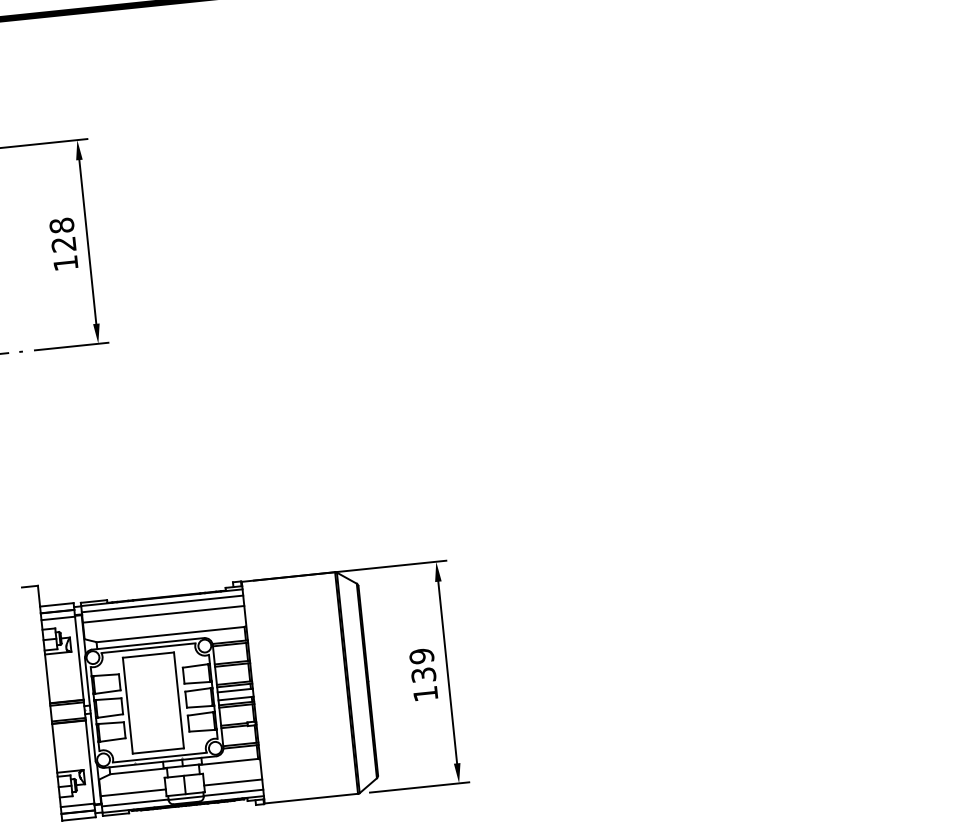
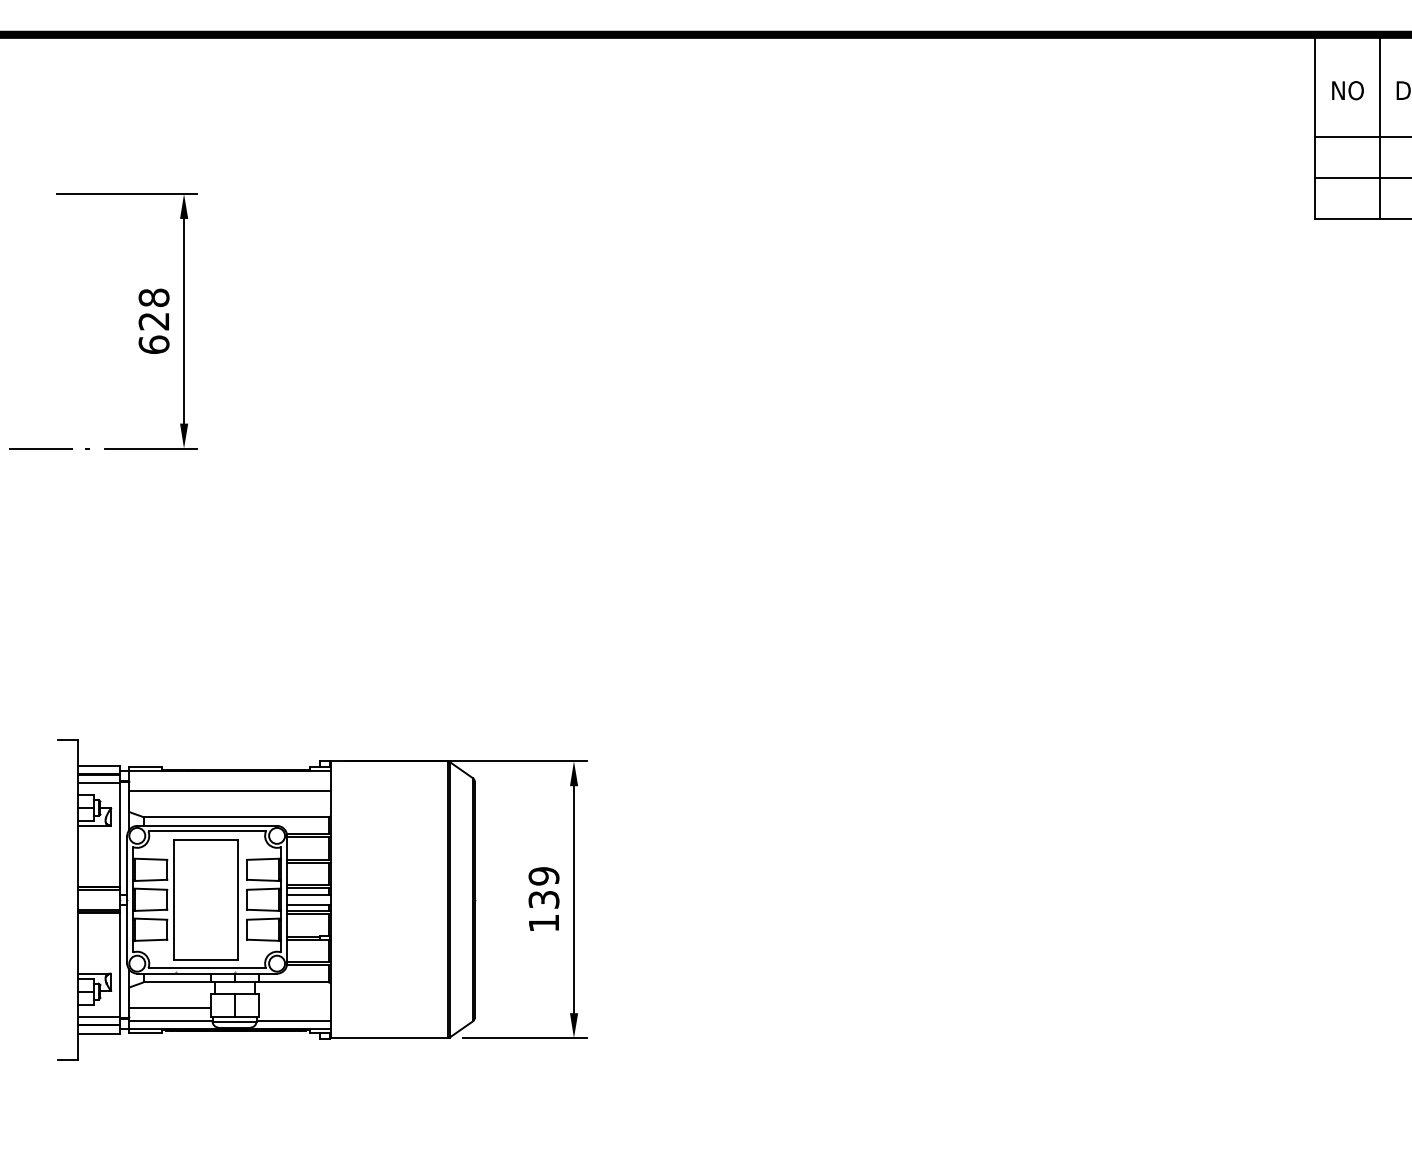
text: (65, 263) -> (153, 344), 128 -> 628
line: (162, 604) -> (229, 778), removed
line: (233, 782) -> (294, 1008), removed

